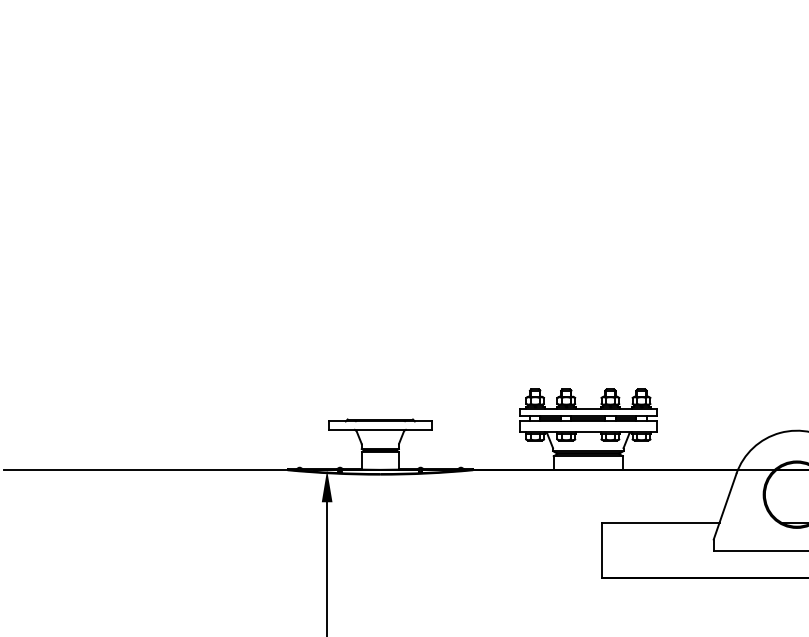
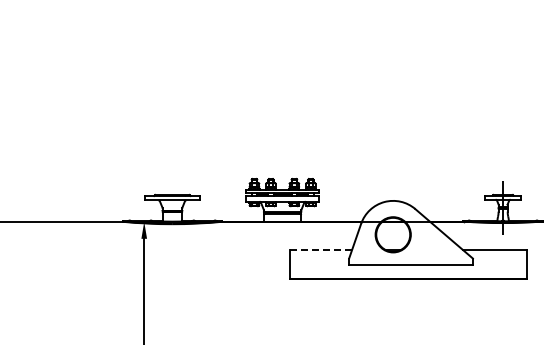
line: (659, 522) -> (320, 249), solid -> dashed

